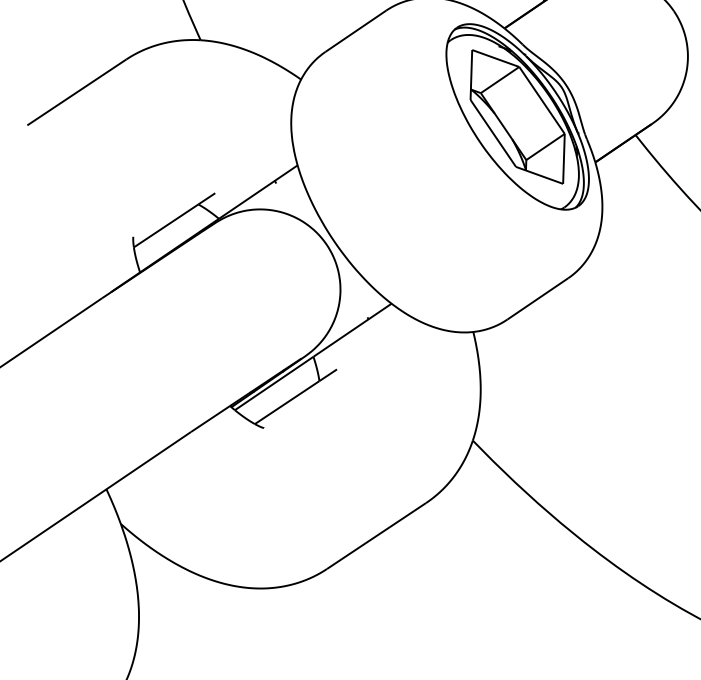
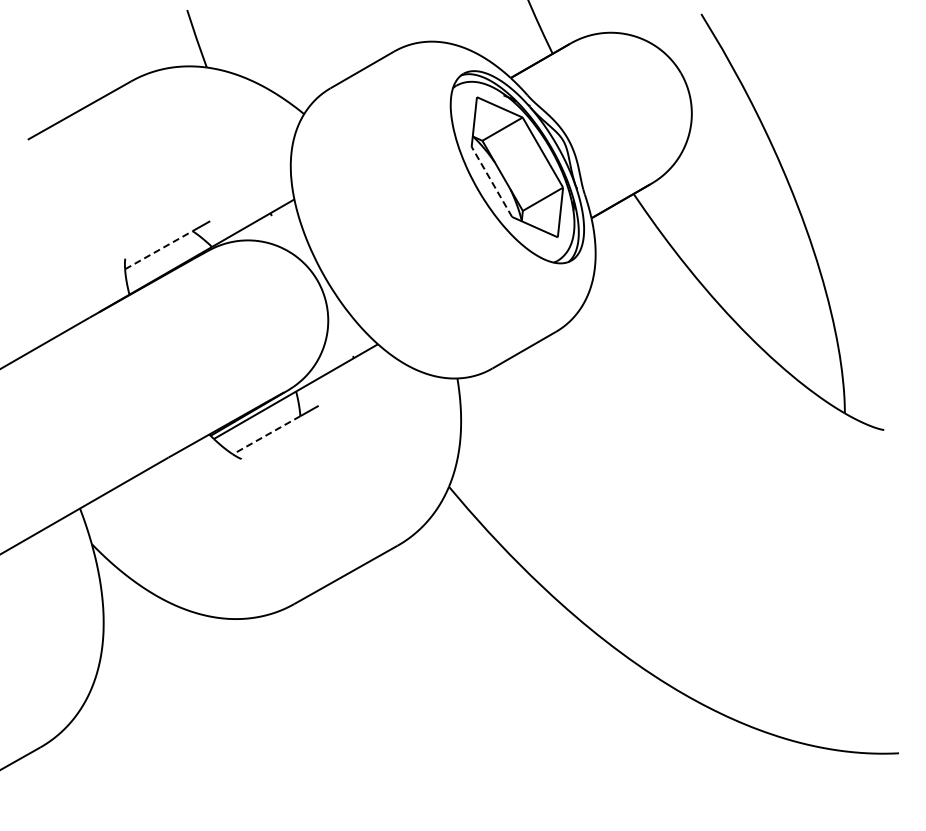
line: (492, 133) -> (491, 181), solid -> dashed
line: (165, 226) -> (158, 250), solid -> dashed
line: (287, 402) -> (266, 435), solid -> dashed

